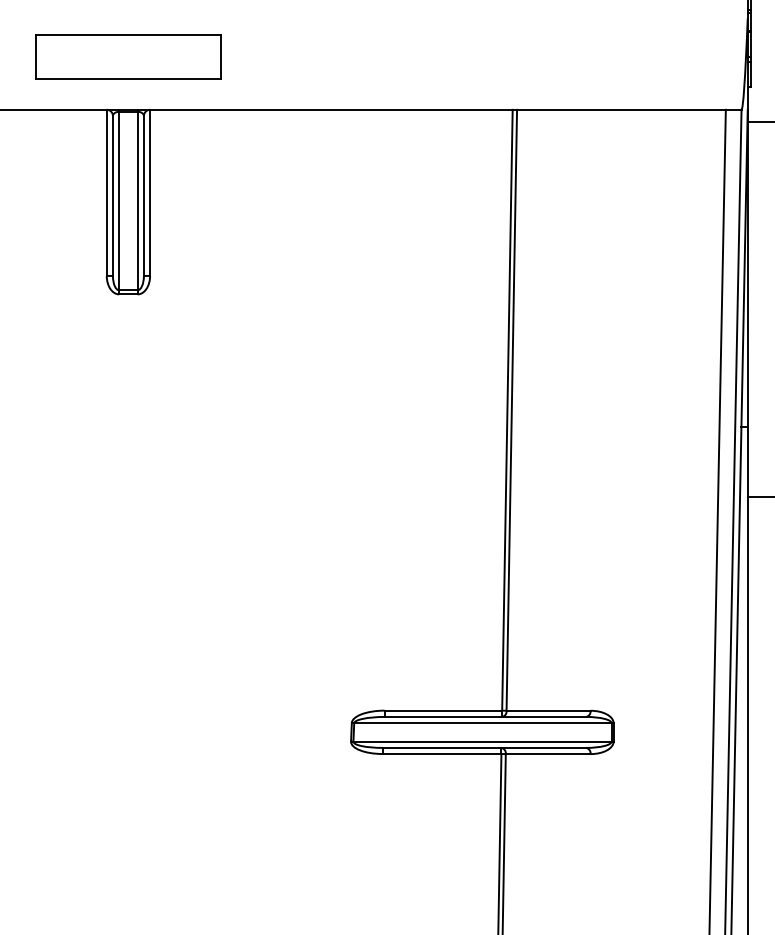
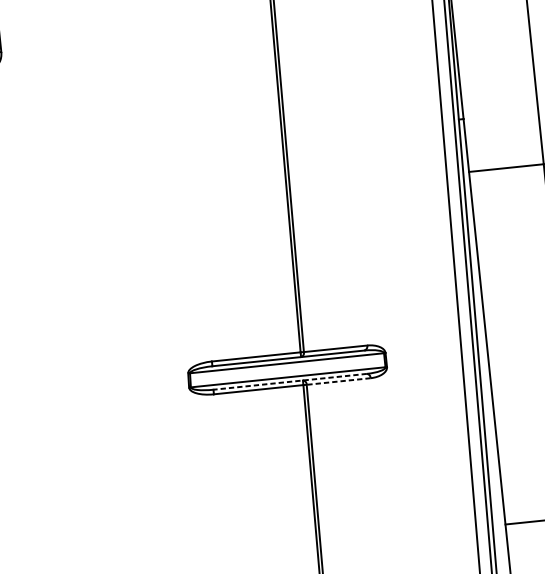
line: (484, 747) -> (290, 381), solid -> dashed
line: (547, 754) -> (338, 381), solid -> dashed

